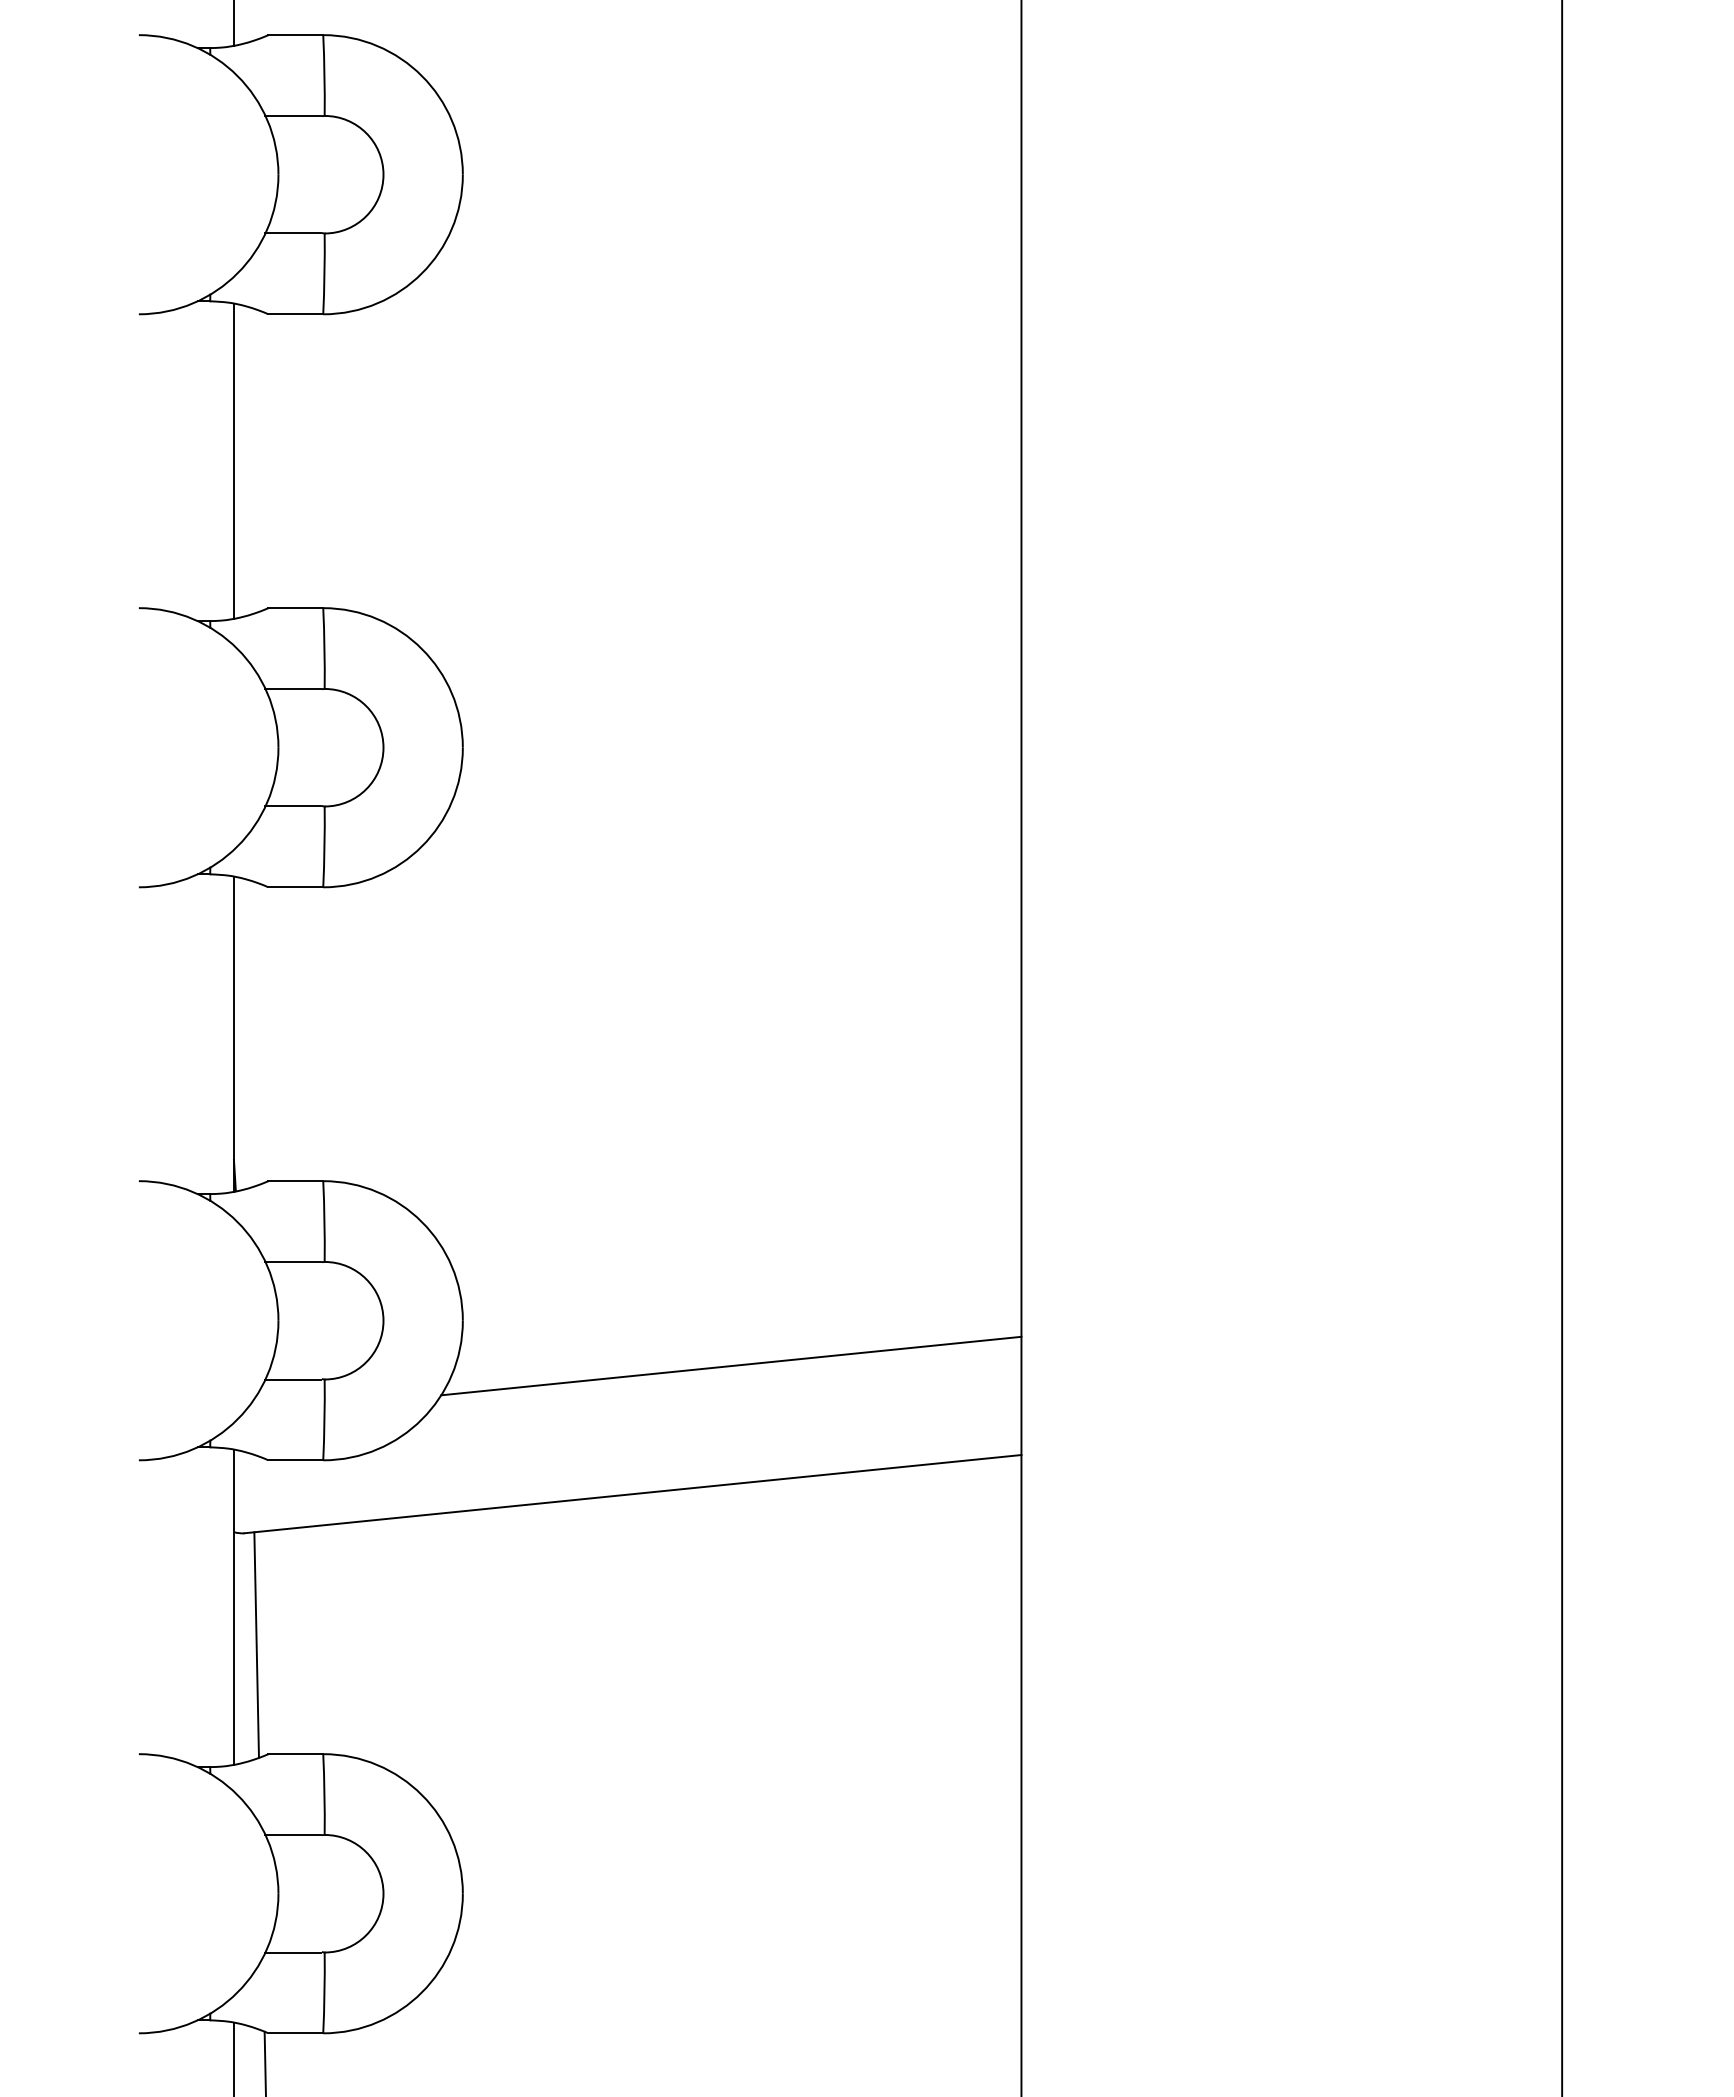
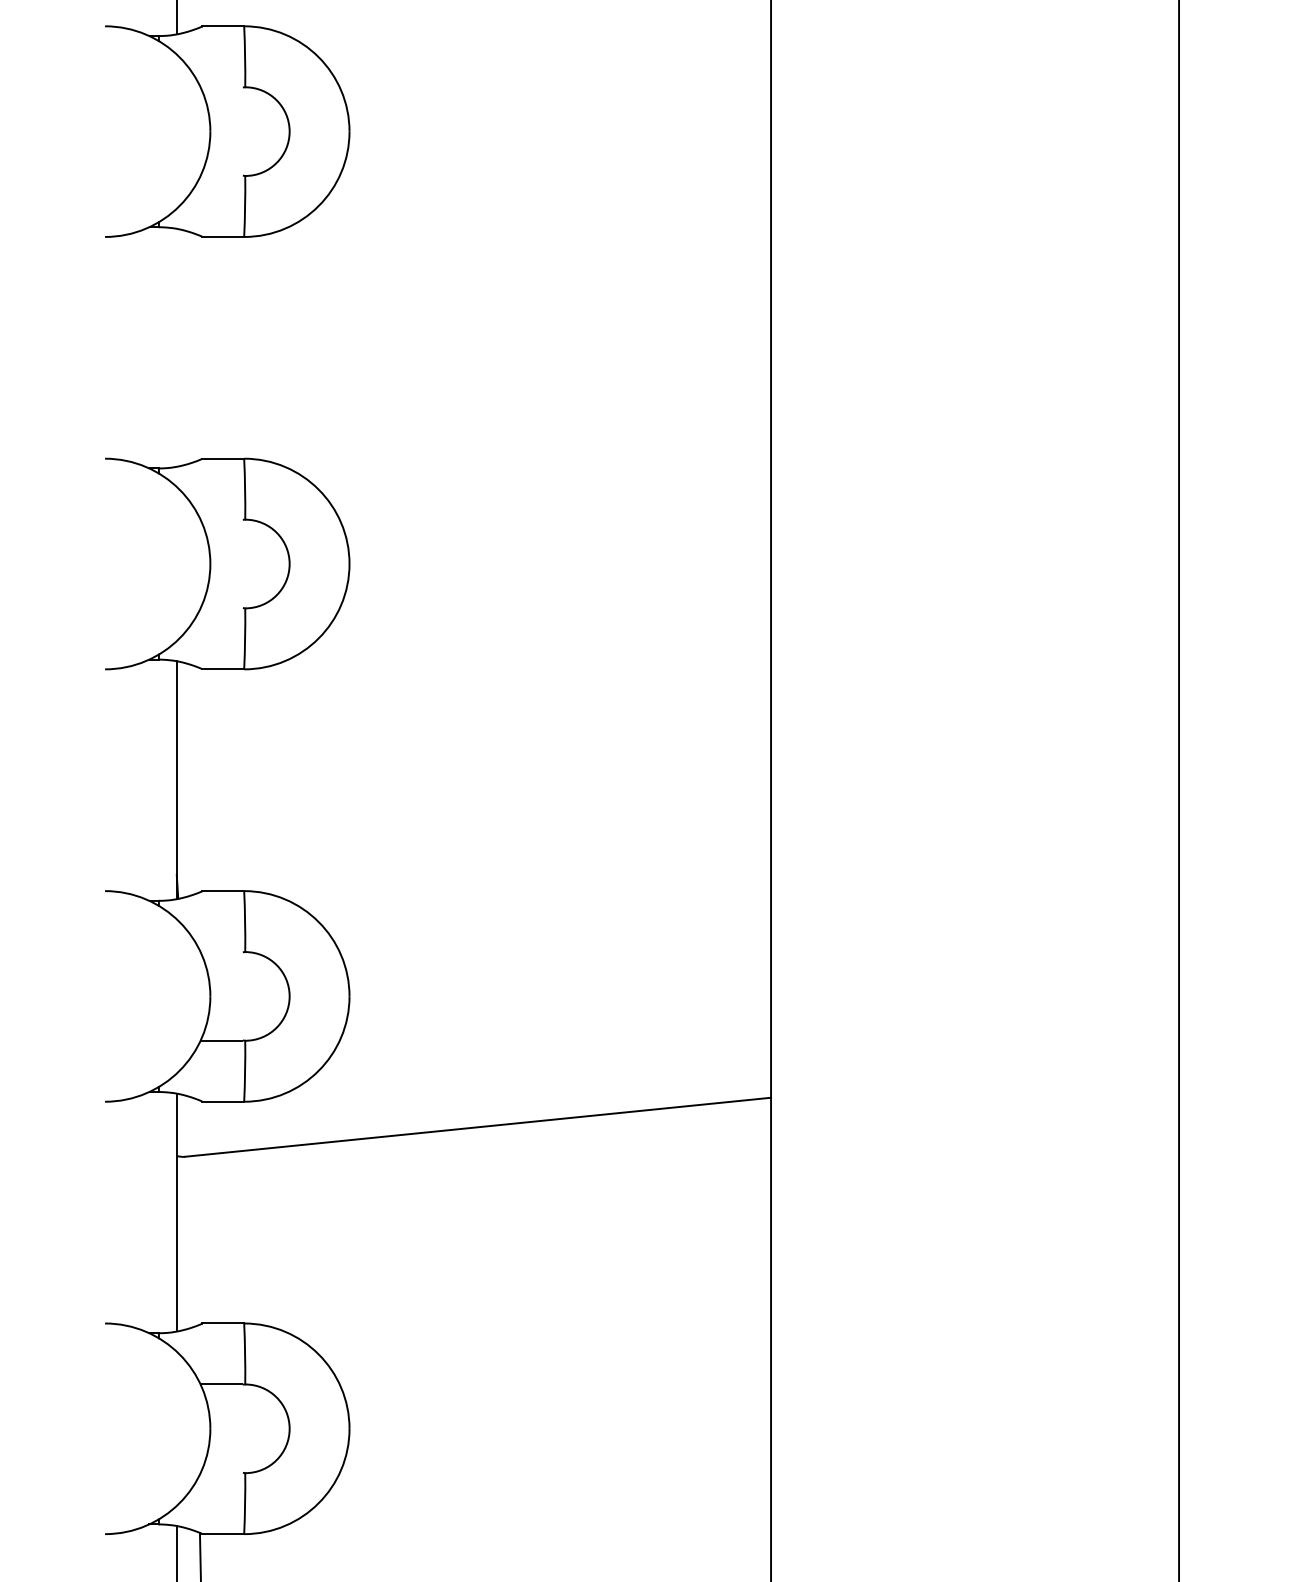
line: (292, 115) -> (220, 86), removed
line: (292, 233) -> (220, 176), removed
line: (233, 460) -> (176, 347), removed
line: (292, 688) -> (220, 519), removed
line: (292, 806) -> (220, 608), removed
line: (292, 1261) -> (220, 951), removed
line: (731, 1365) -> (552, 1030), removed
line: (256, 1644) -> (193, 1240), removed
line: (292, 1952) -> (220, 1473), removed

